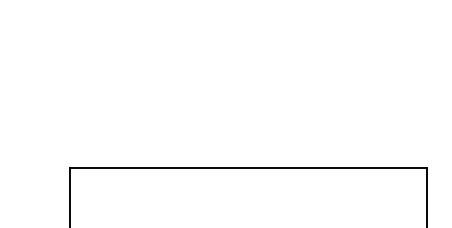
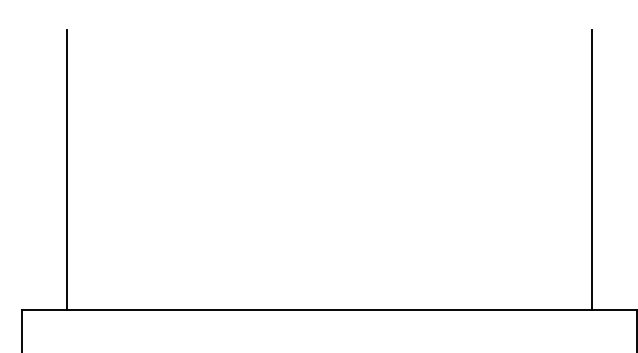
line: (96, 86) -> (67, 170), added
line: (400, 86) -> (591, 170), added

